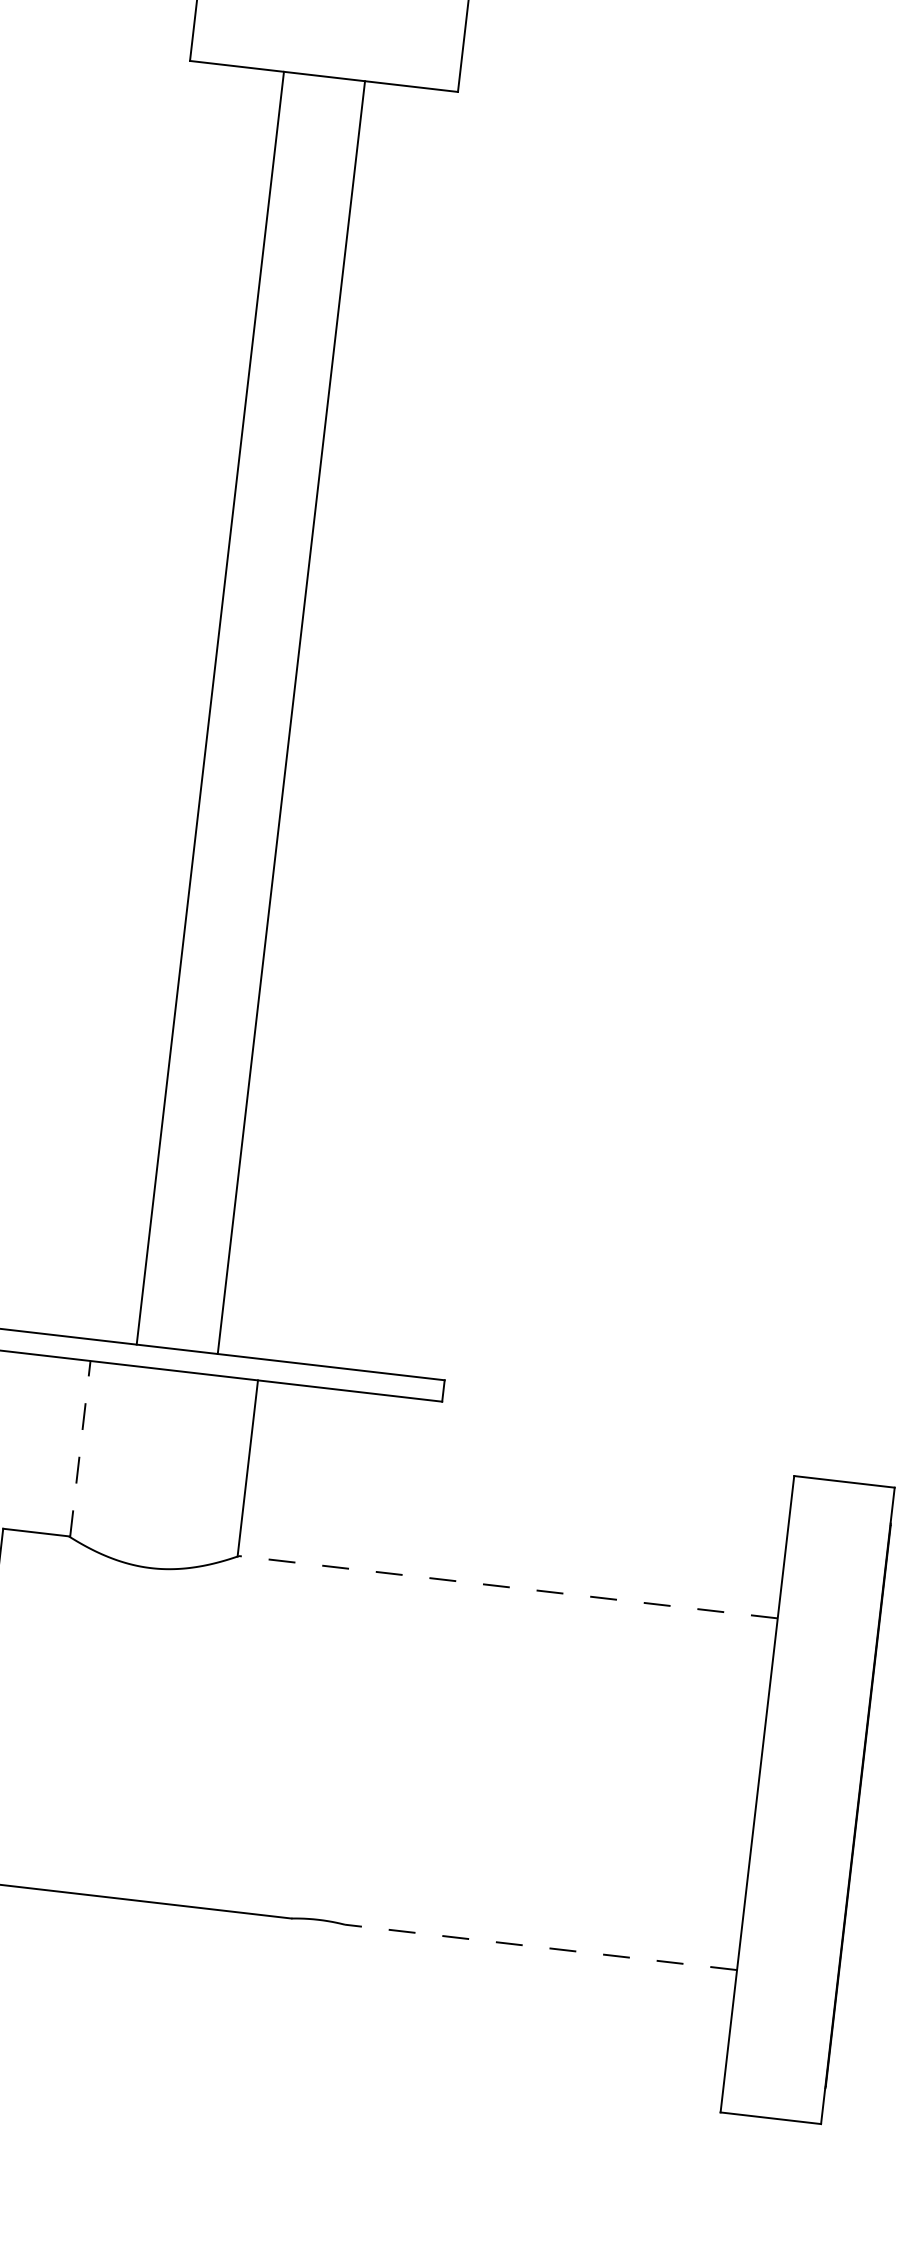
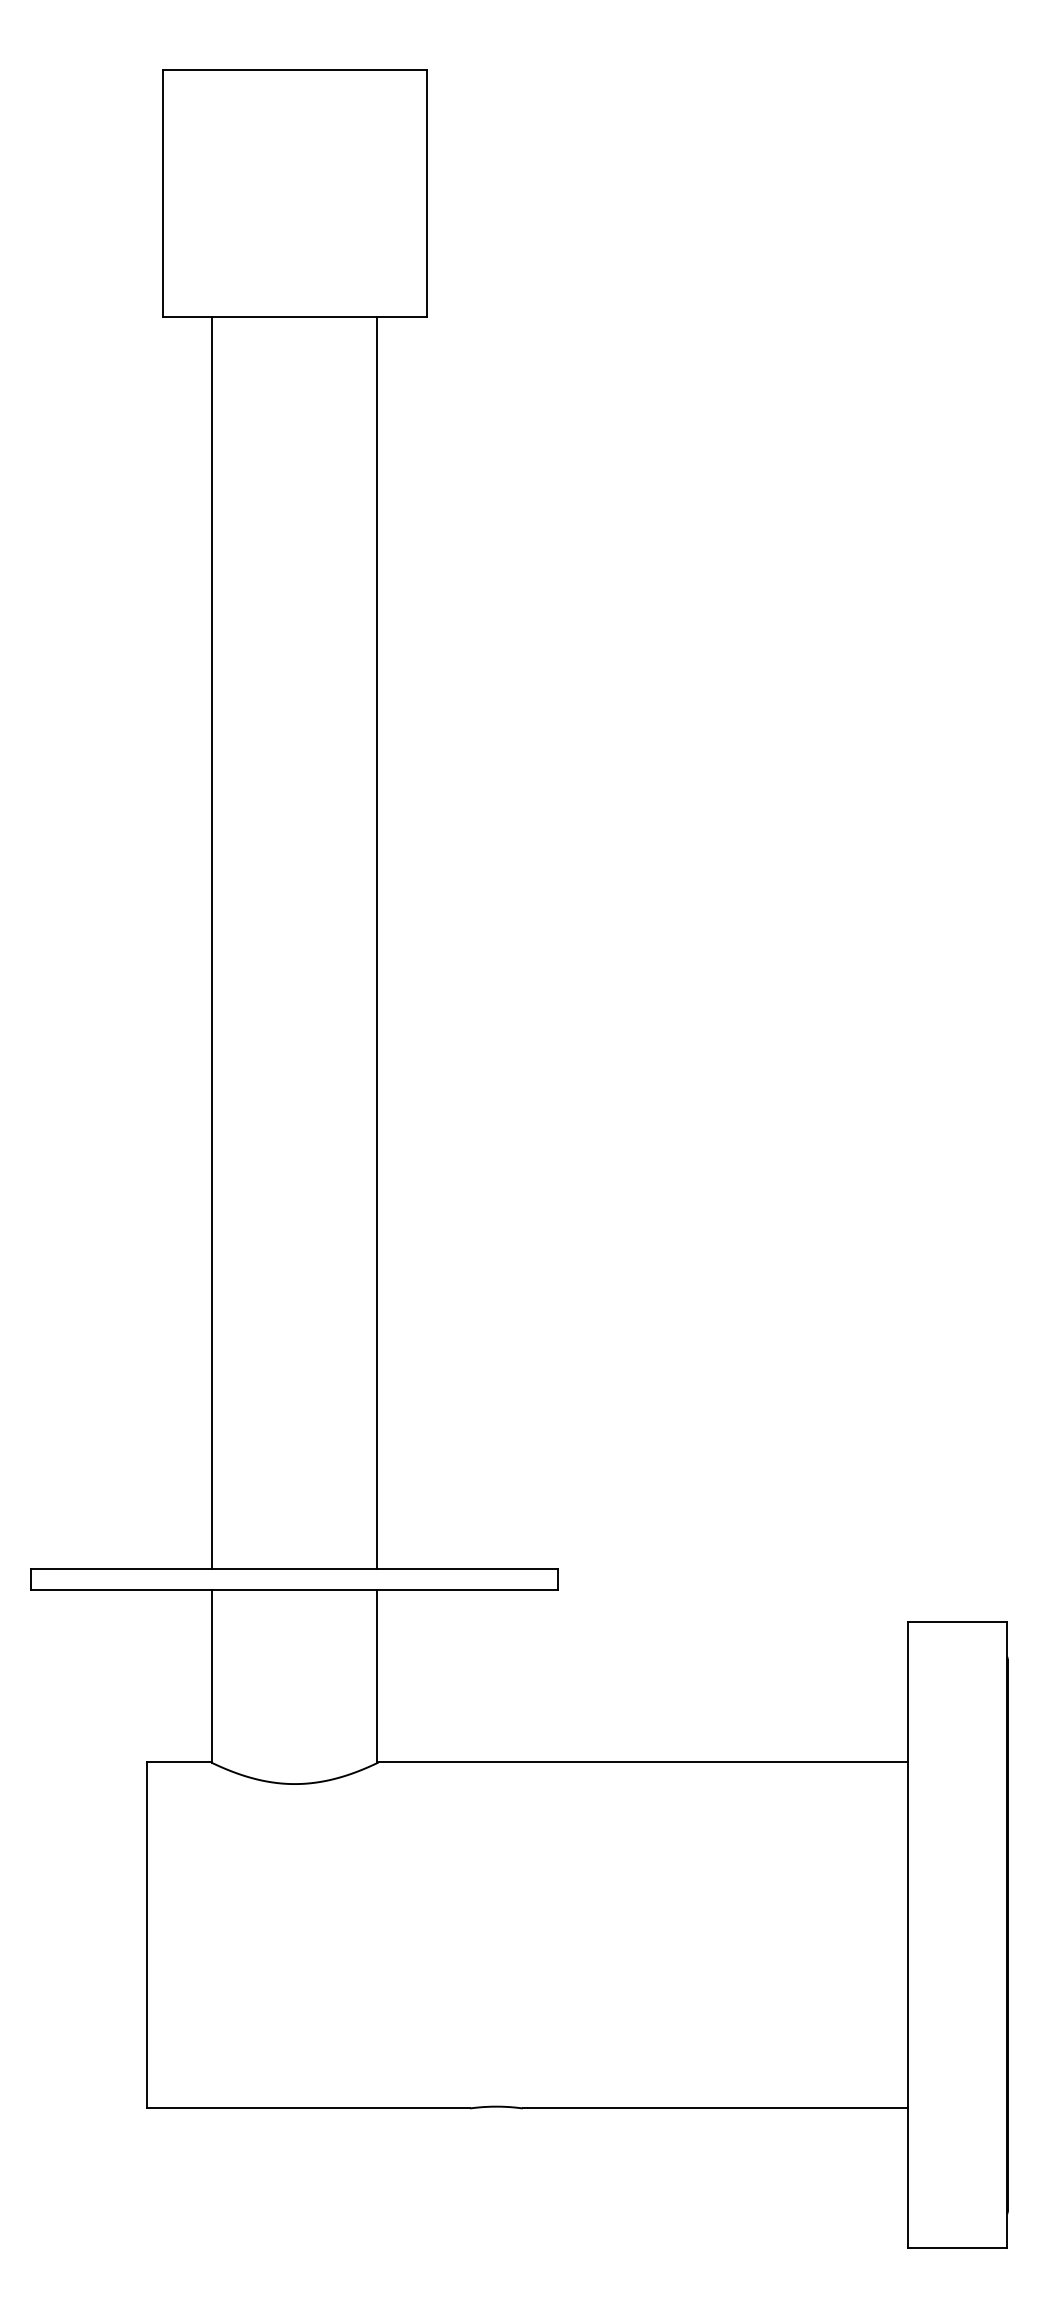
line: (210, 707) -> (212, 942), moved
line: (291, 717) -> (377, 942), moved
line: (80, 1449) -> (212, 1676), dashed -> solid
line: (508, 1587) -> (643, 1762), dashed -> solid
line: (540, 1947) -> (715, 2108), dashed -> solid

